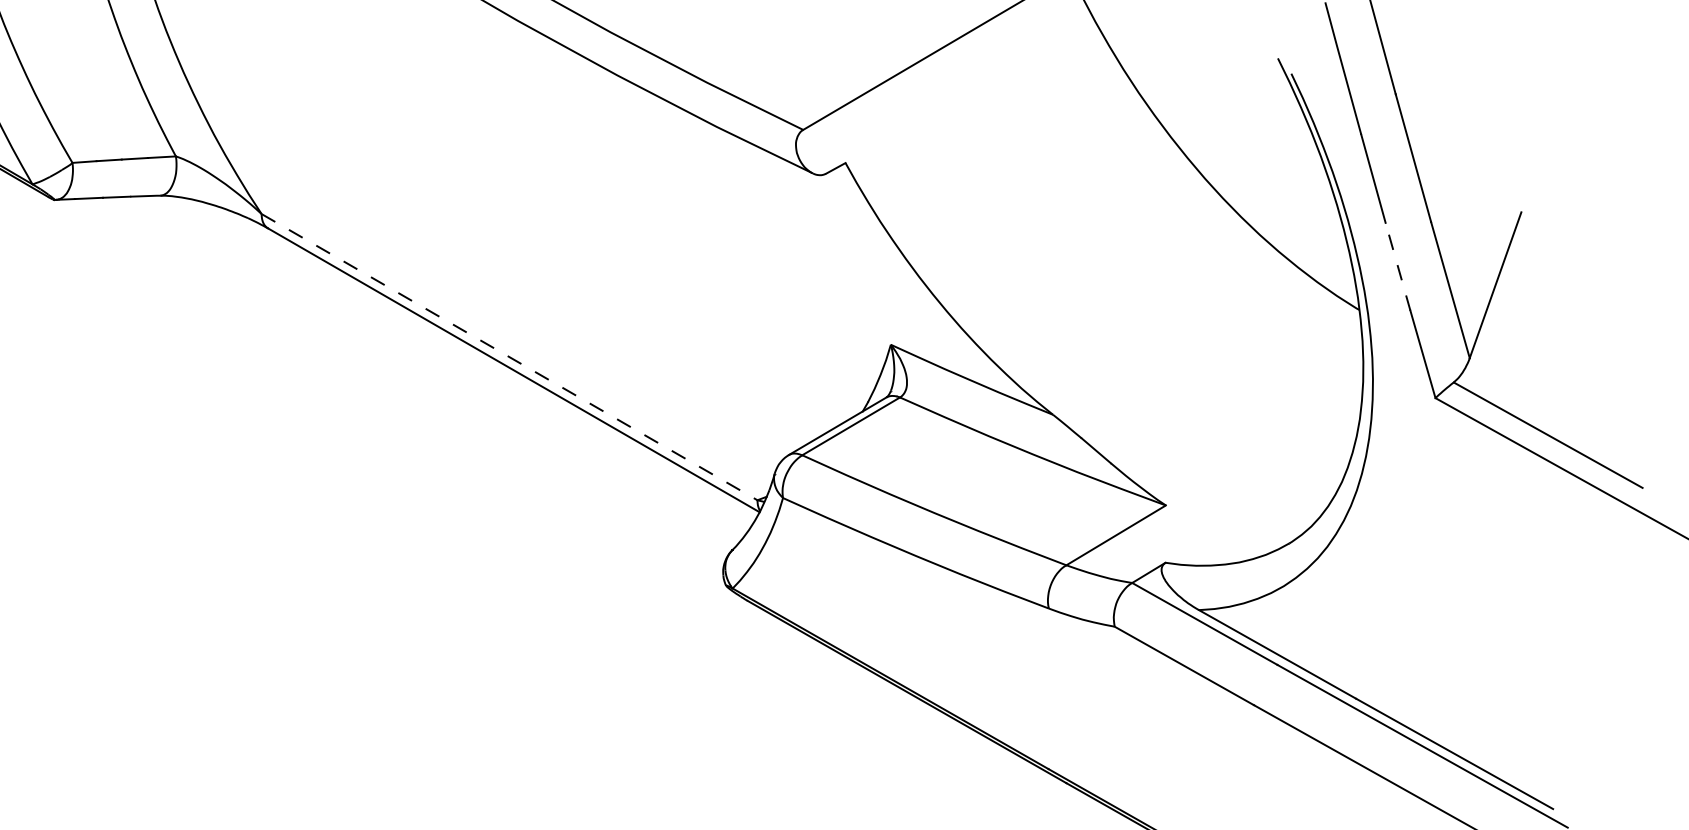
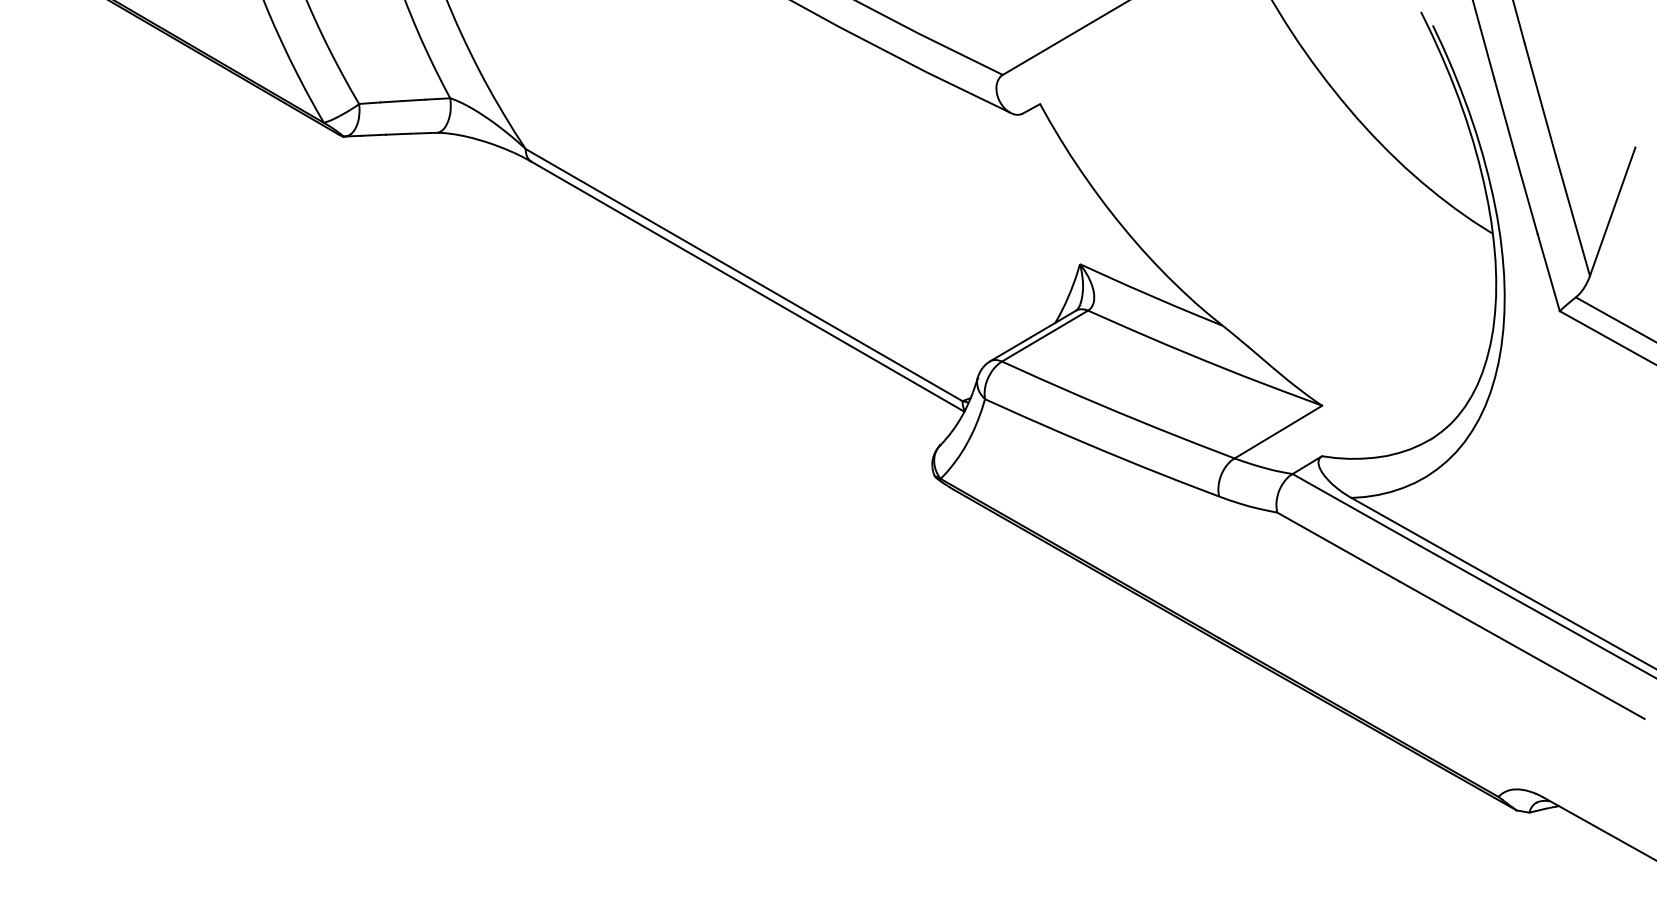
line: (1397, 266) -> (1526, 195), dashed -> solid
line: (509, 357) -> (744, 275), dashed -> solid

